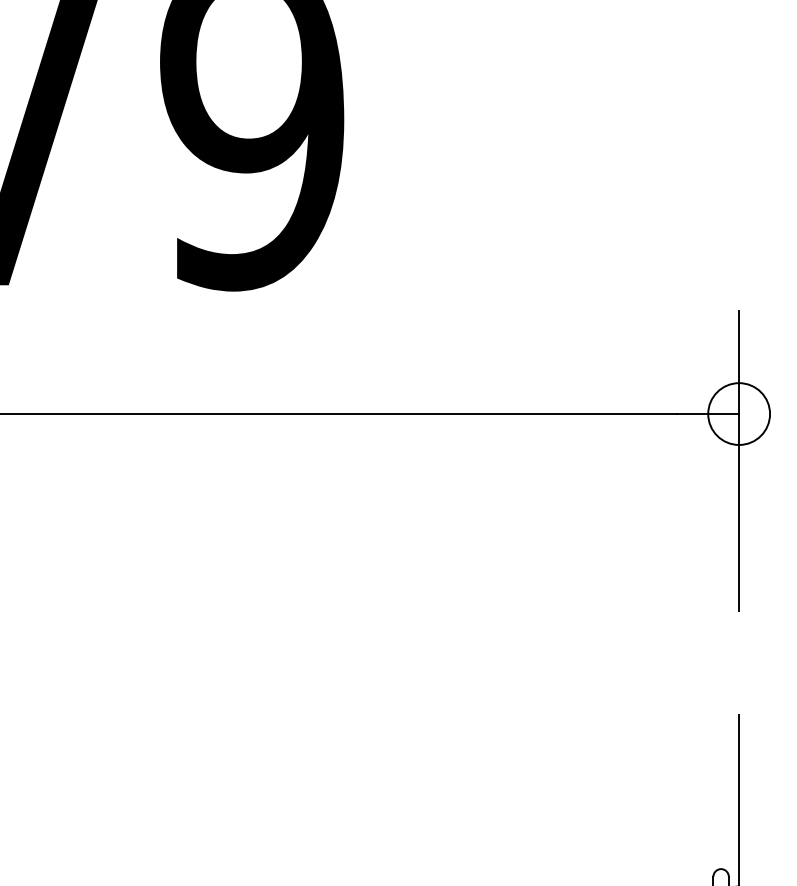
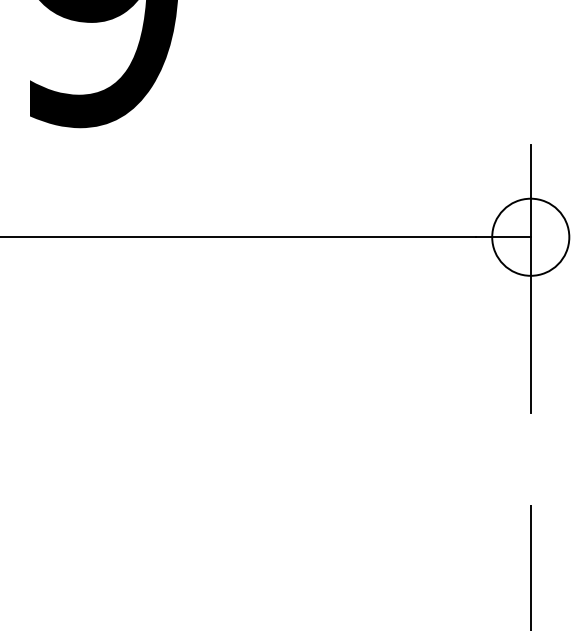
circle: (739, 413) -> (531, 236), size x1.4

